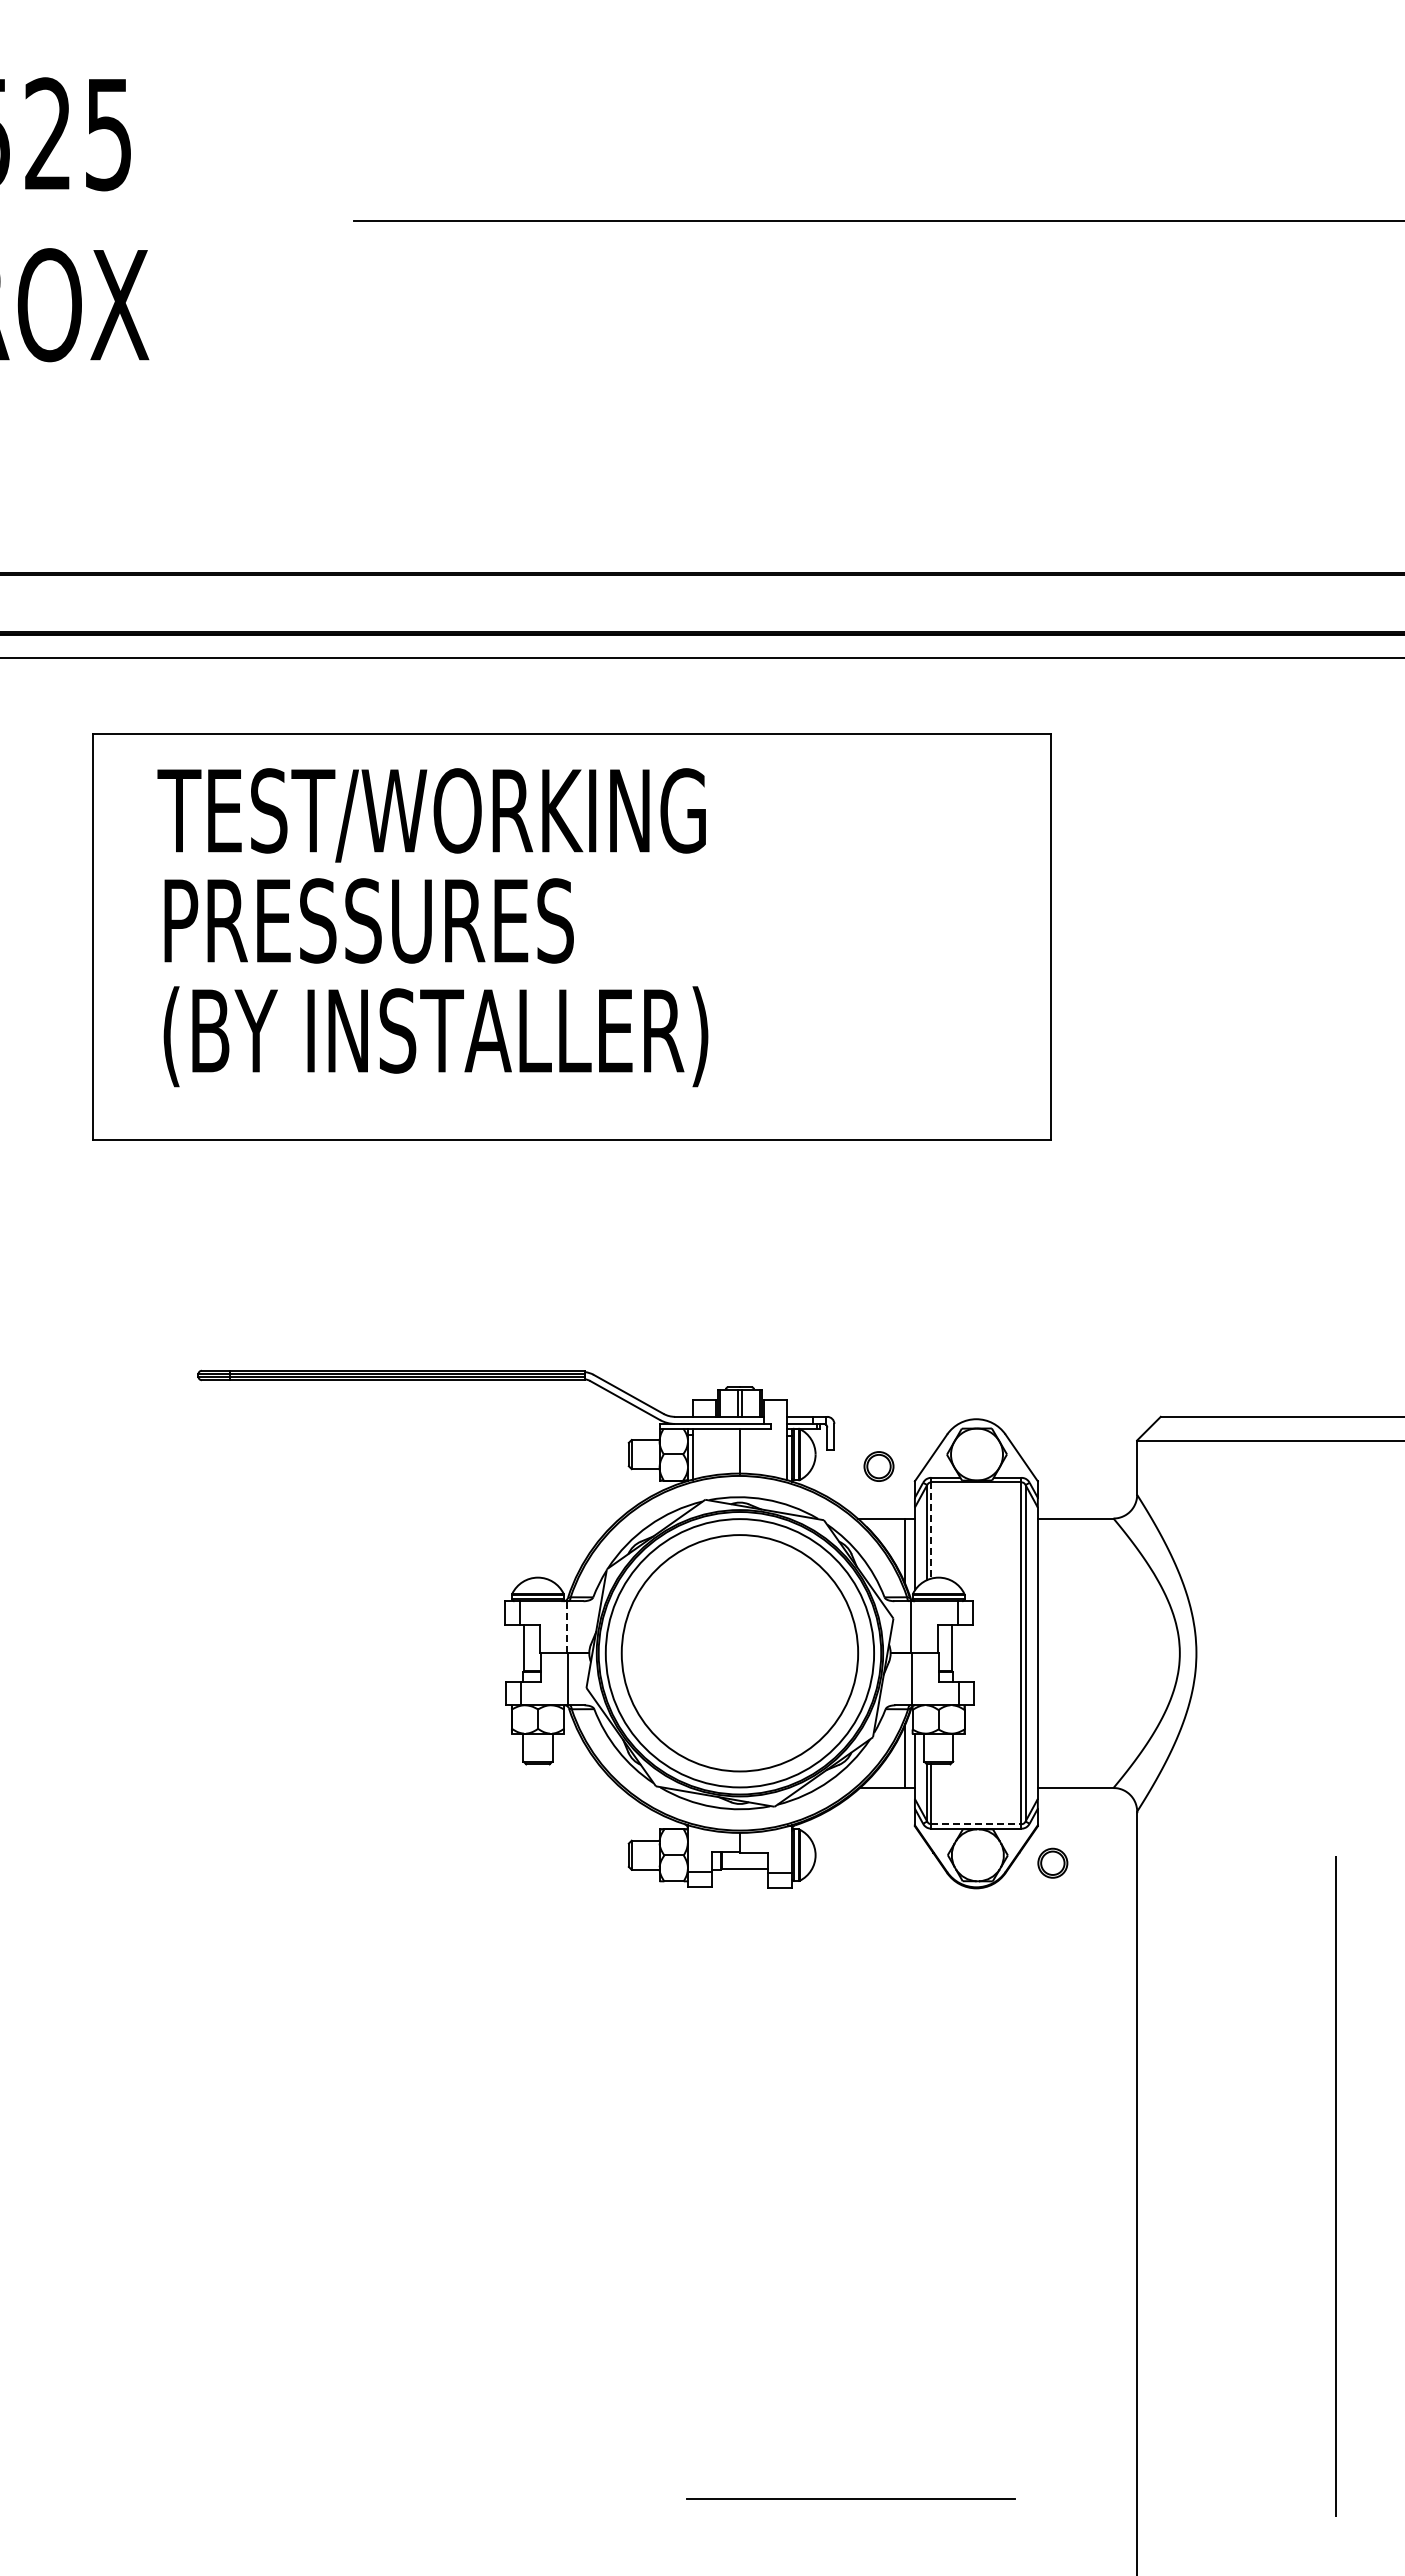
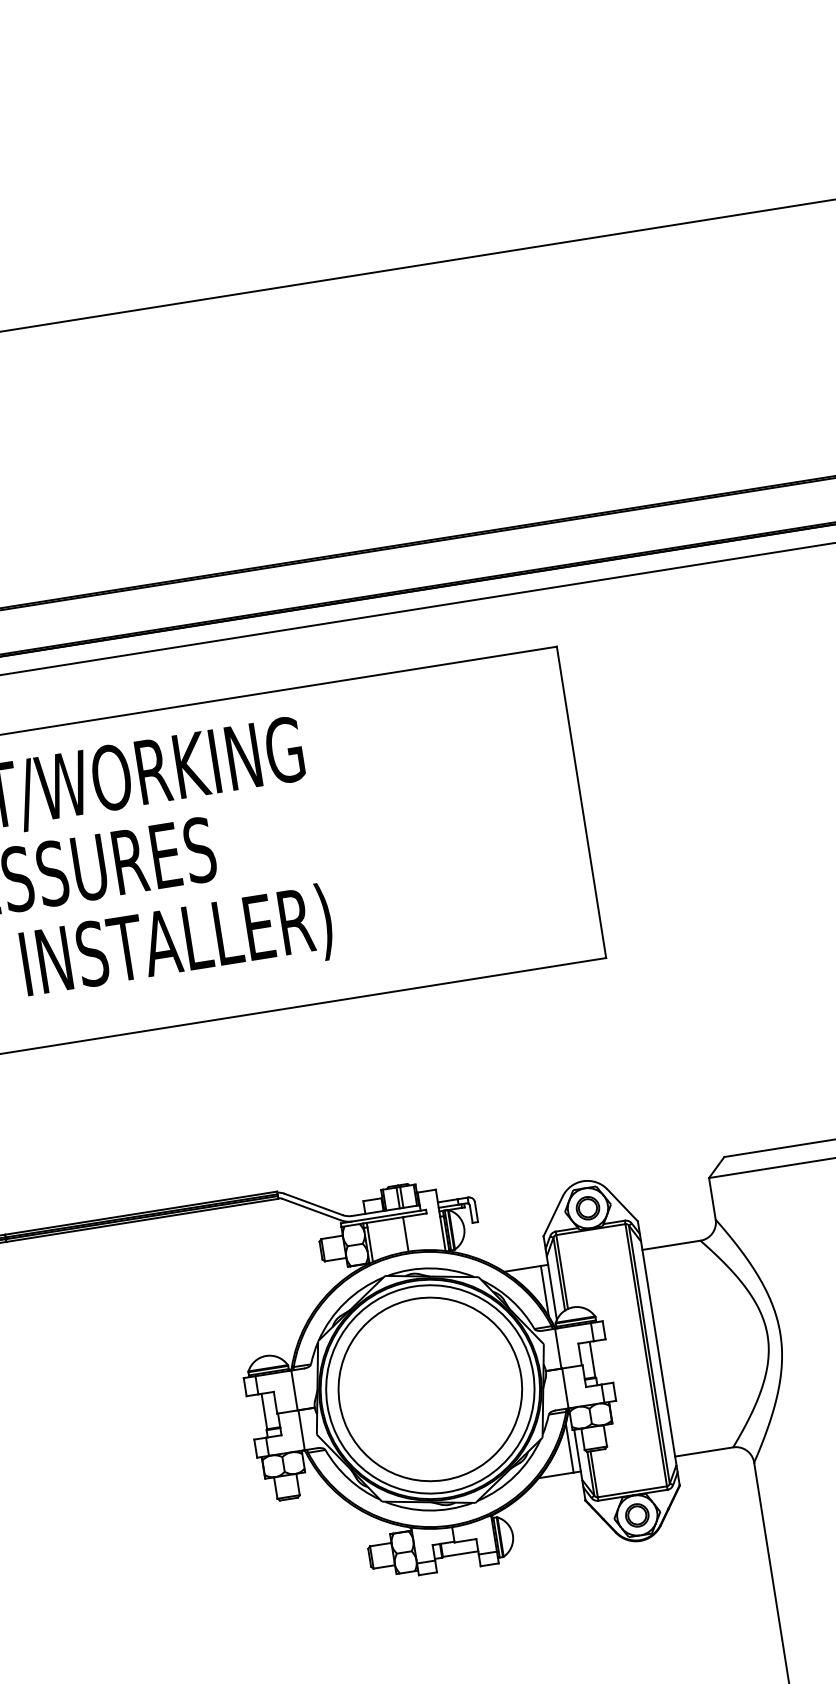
part: (878, 1466) -> (587, 1208), moved
line: (931, 1530) -> (562, 1272), dashed -> solid
line: (566, 1626) -> (294, 1389), dashed -> solid
line: (976, 1824) -> (632, 1492), dashed -> solid
part: (1052, 1862) -> (636, 1514), moved

